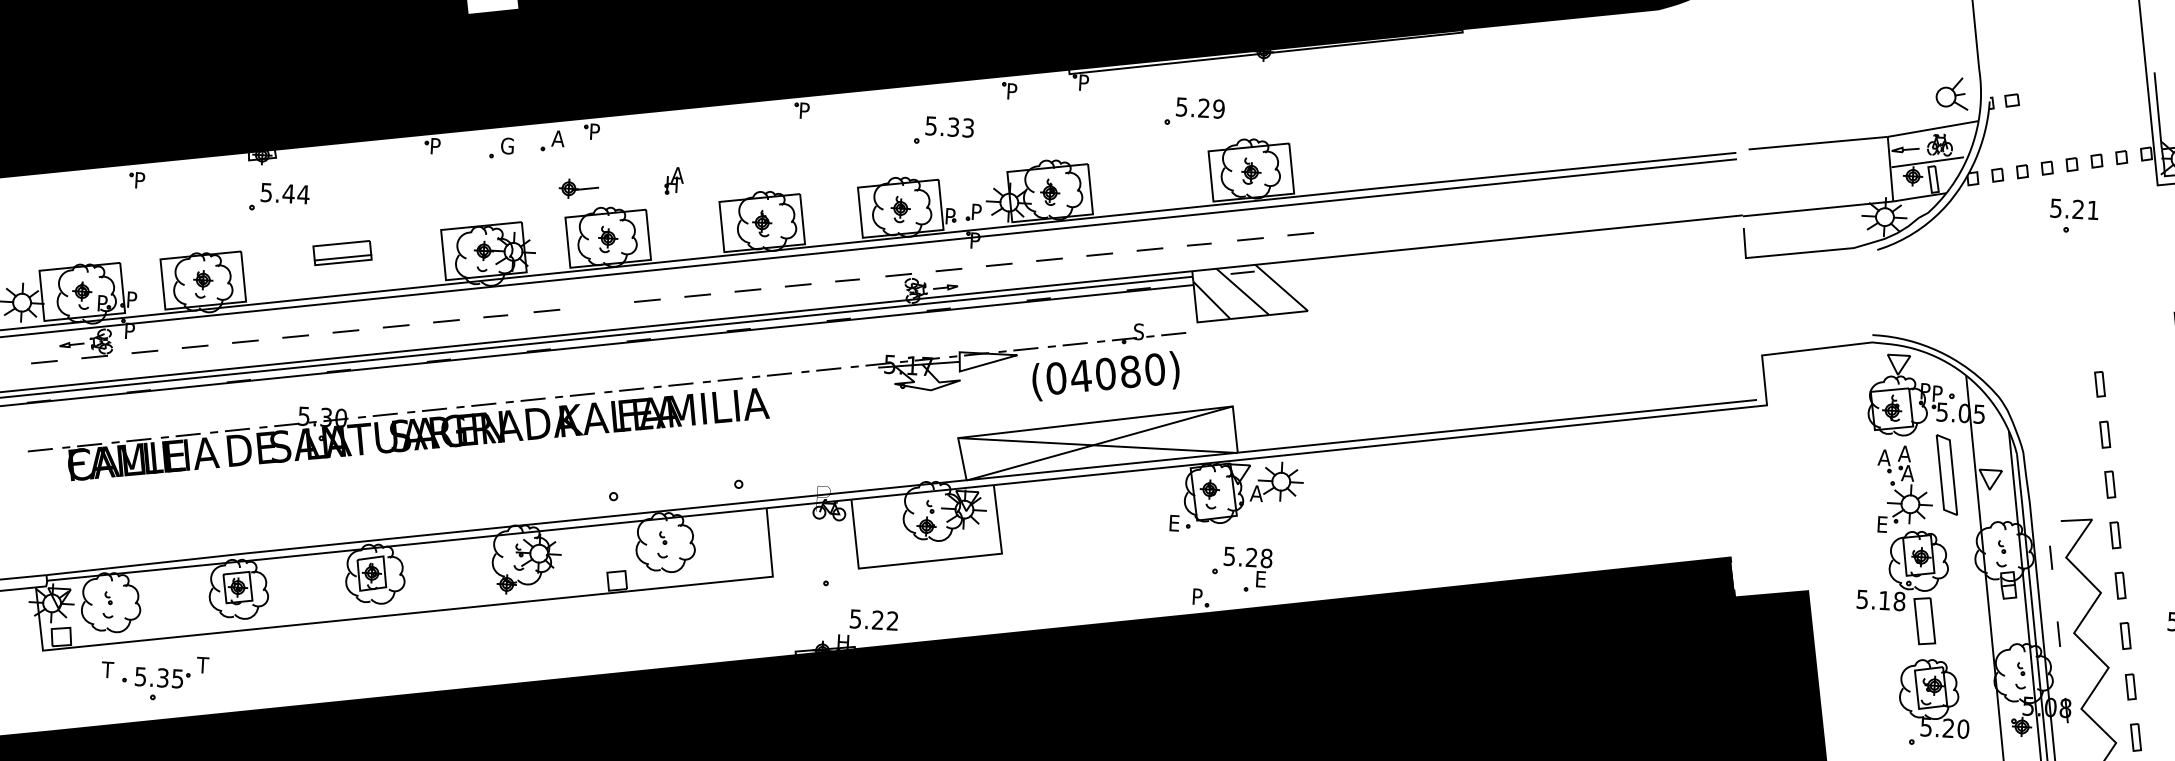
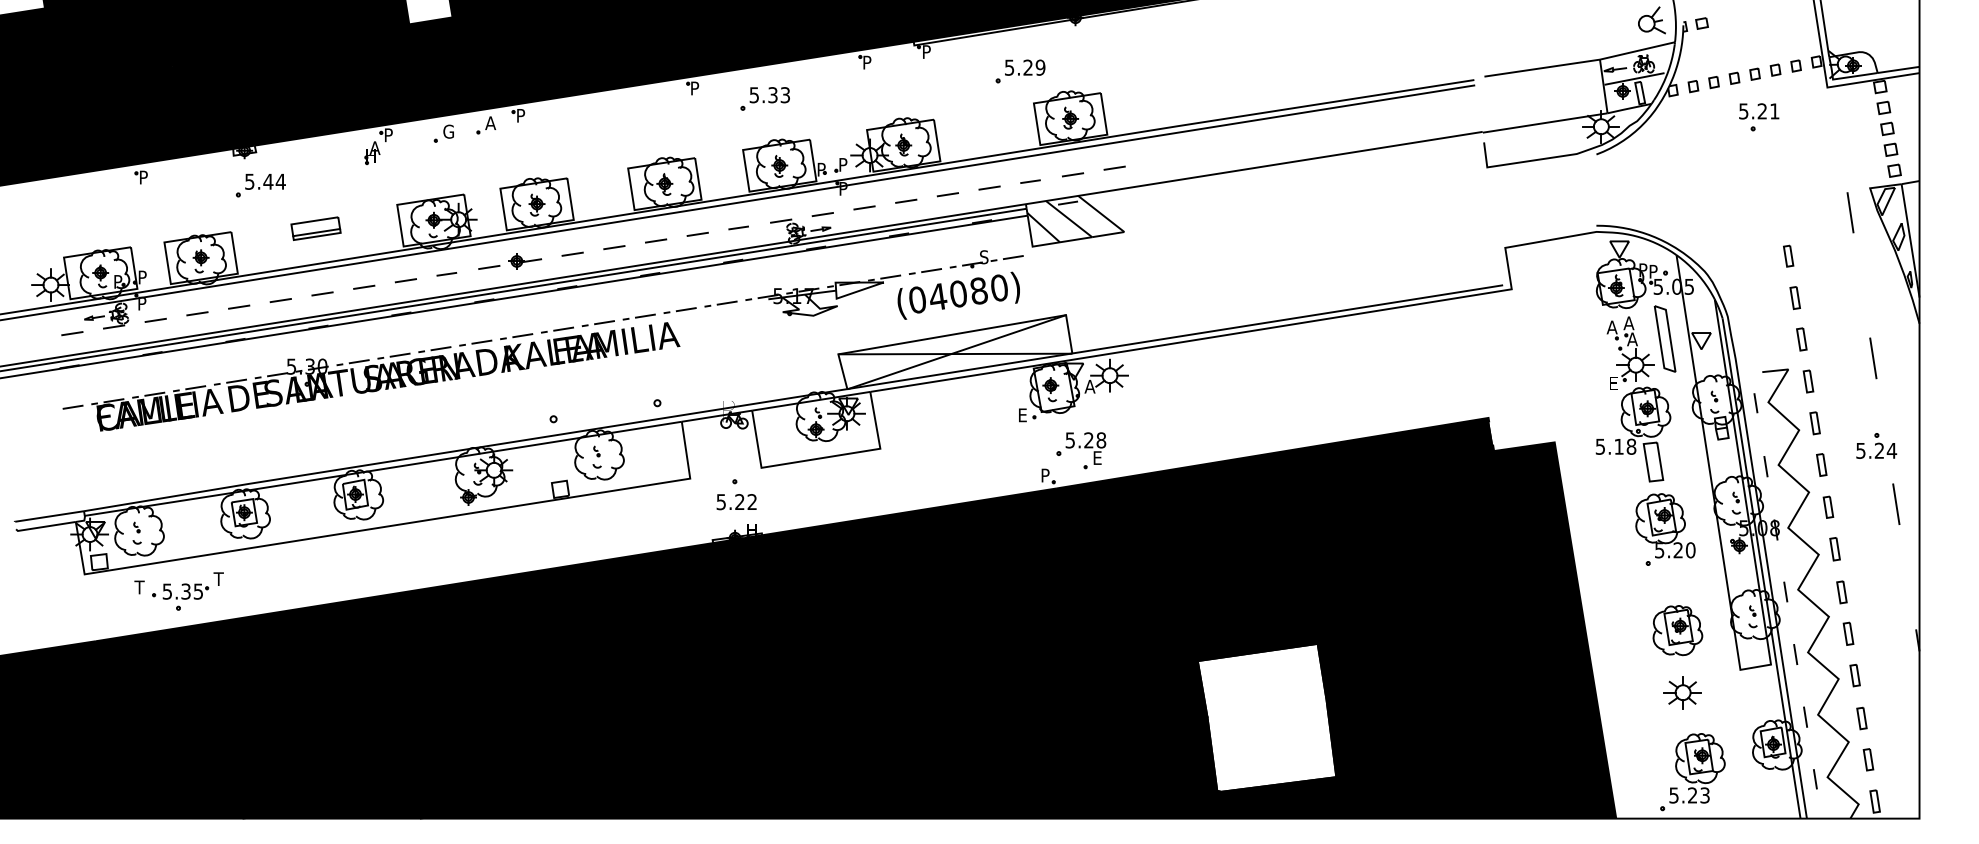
part: (943, 130) -> (764, 98), moved
part: (674, 180) -> (372, 152), moved
part: (579, 189) -> (525, 261), moved
text: (873, 620) -> (736, 502), moved

